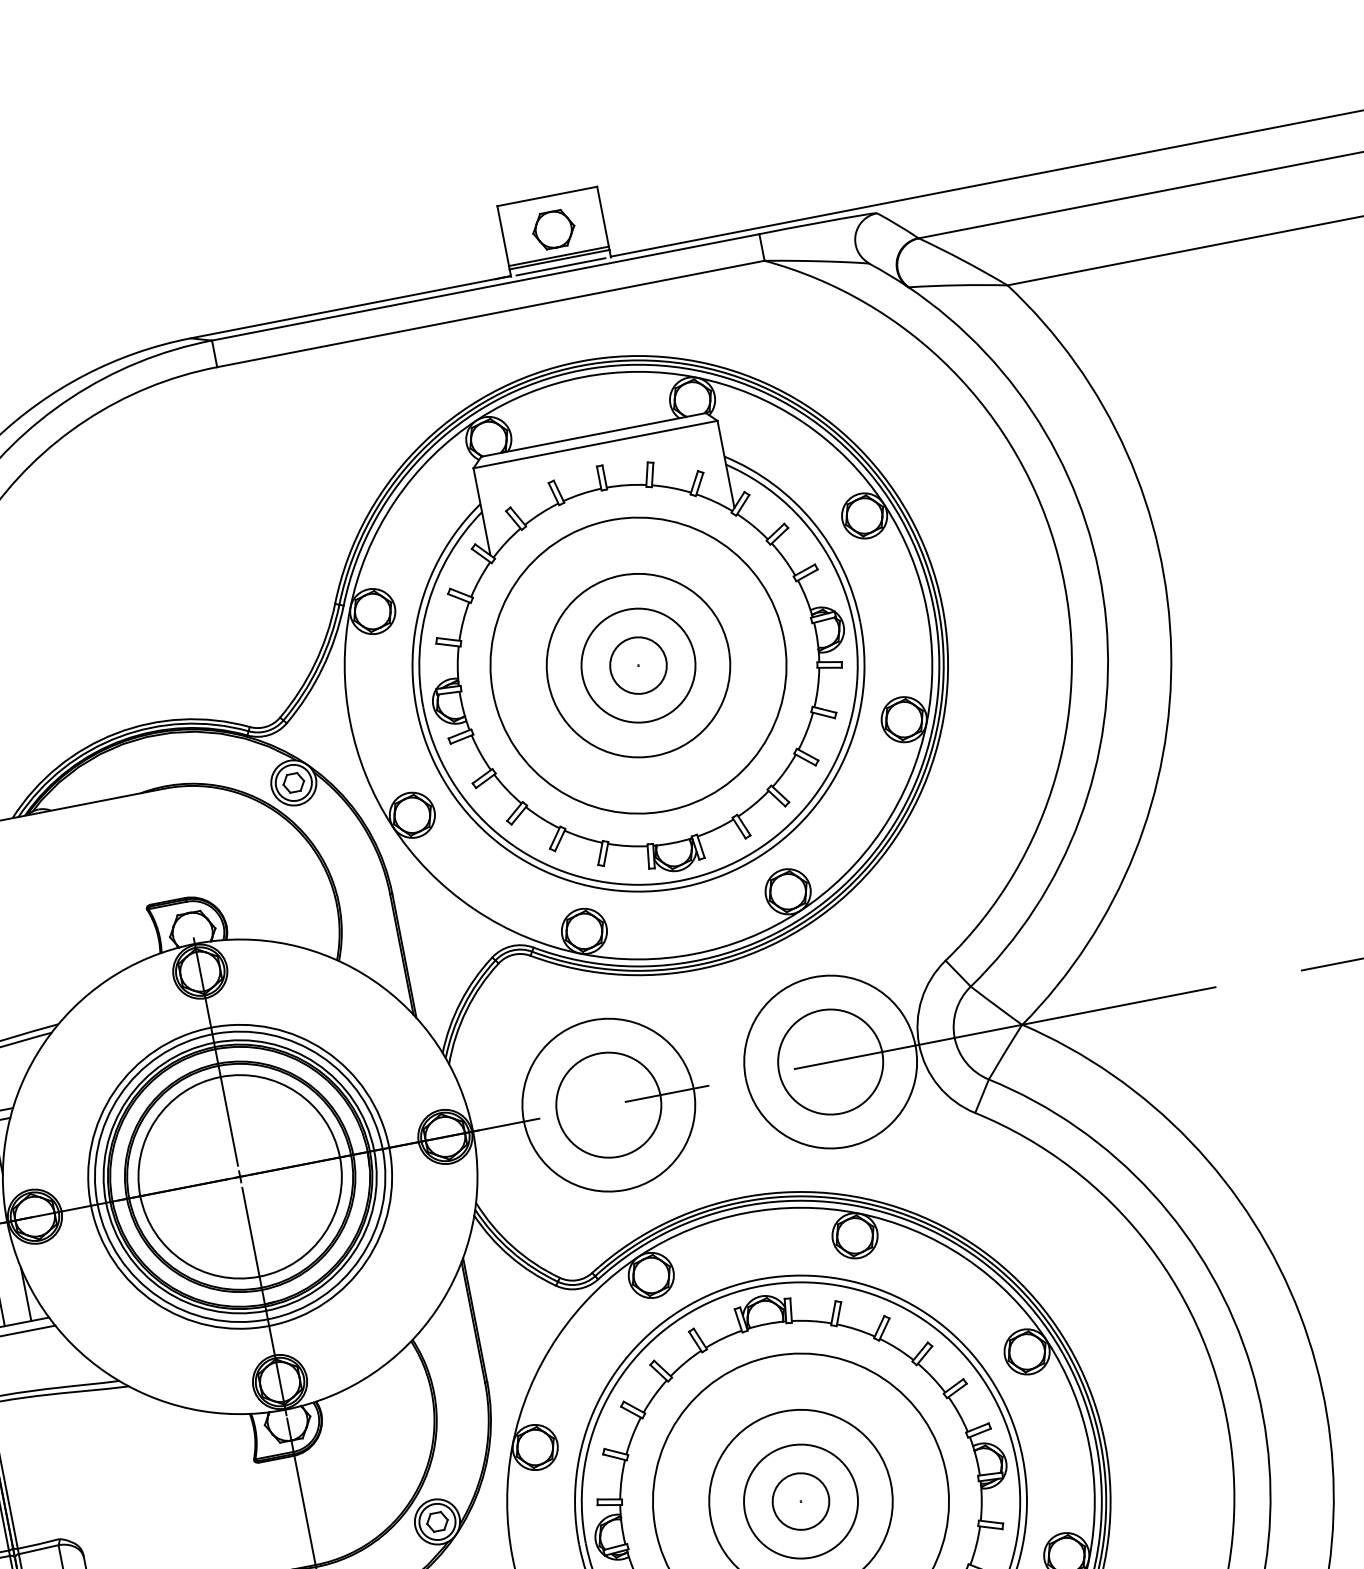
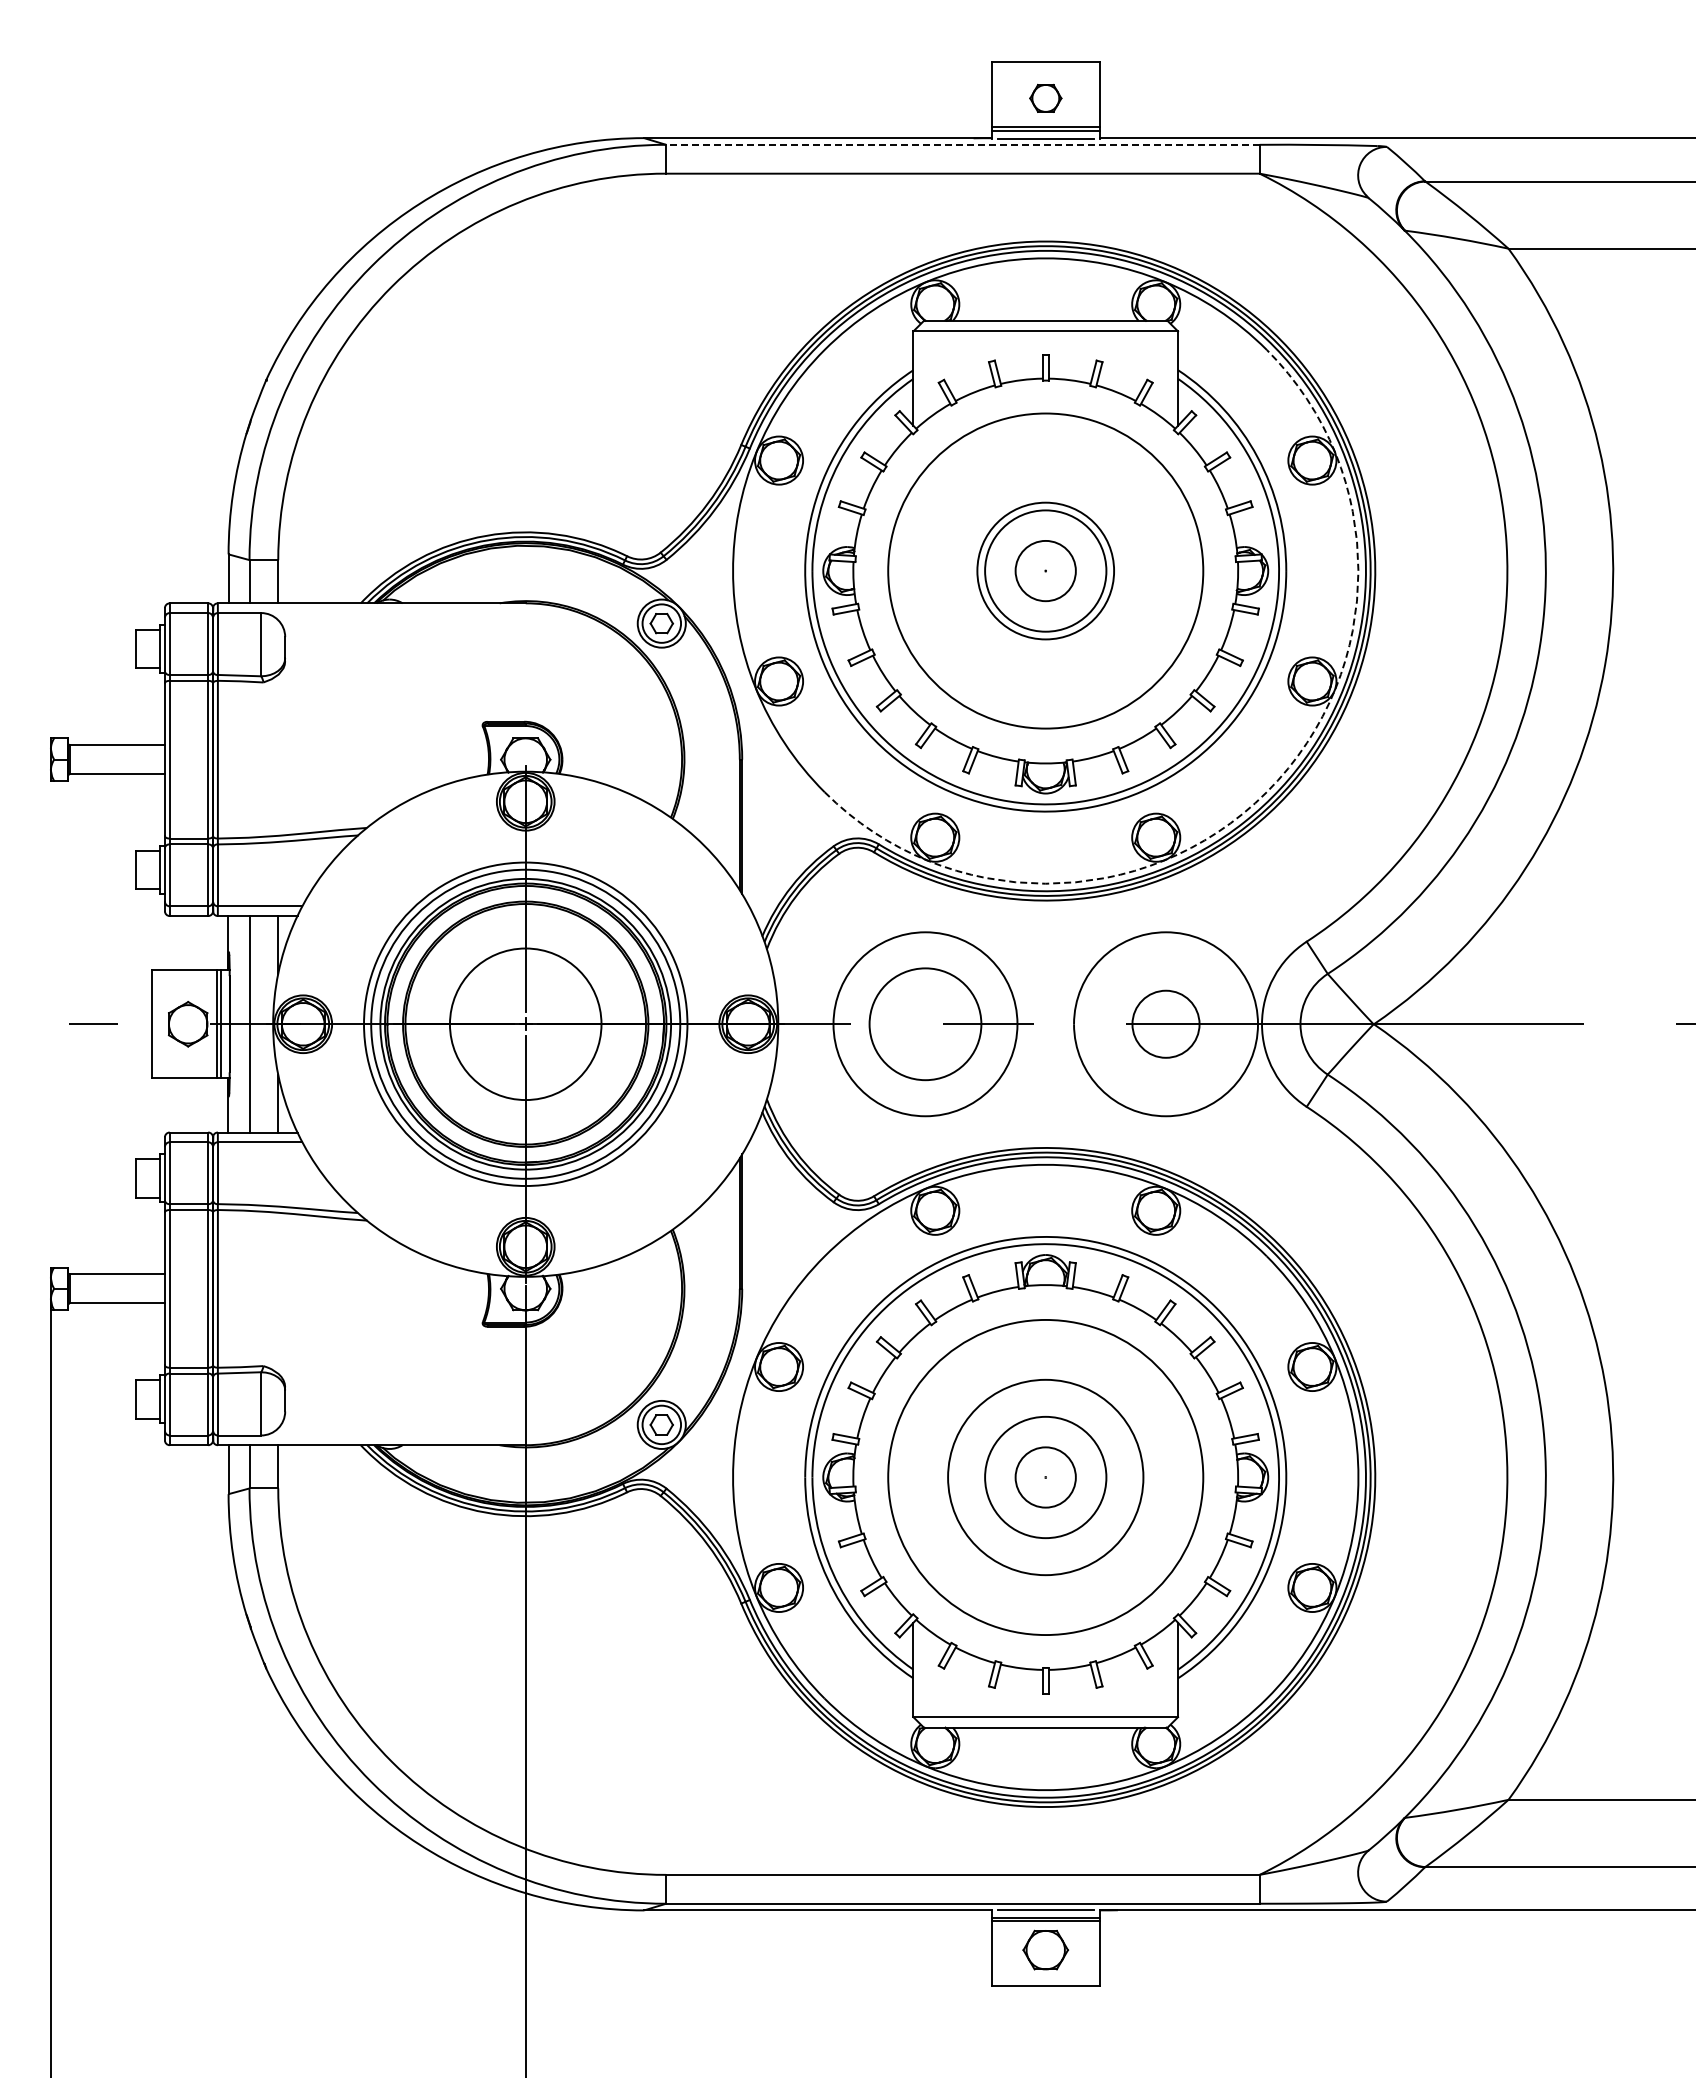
part: (553, 229) -> (1045, 98), size x0.7
line: (485, 287) -> (962, 144), solid -> dashed
circle: (638, 665) -> (1045, 570), size x0.7
arc: (881, 830) -> (1266, 792), solid -> dashed
circle: (830, 1062) -> (1165, 1024), size x0.6
circle: (239, 1177) -> (525, 1024), size x0.7

